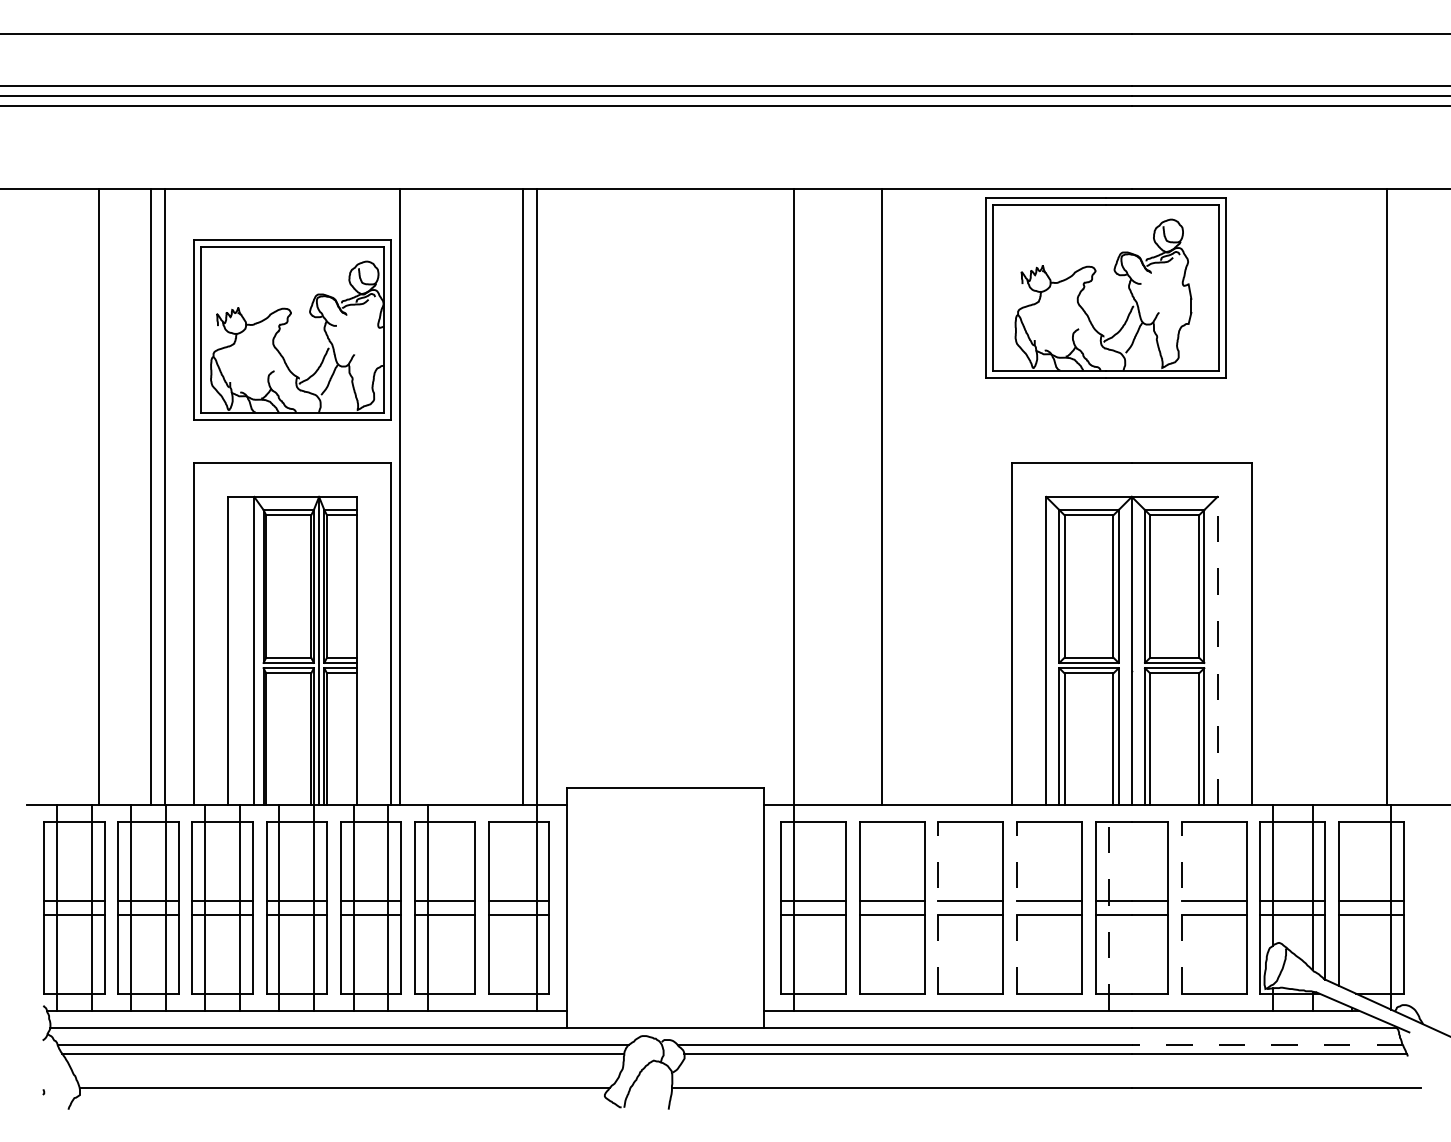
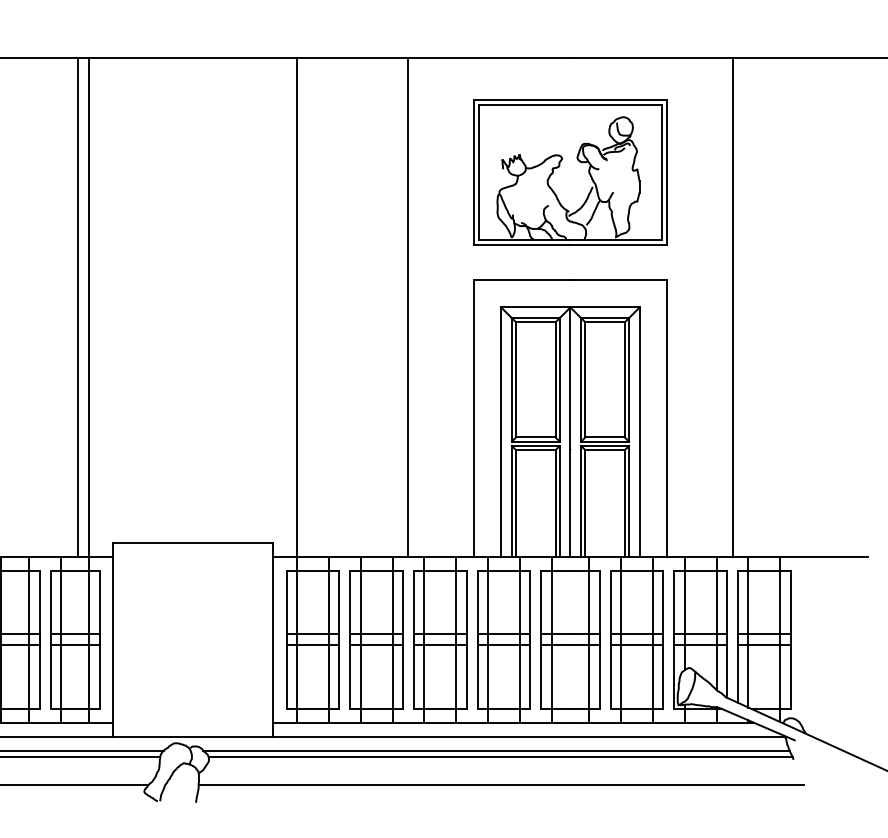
part: (1105, 287) -> (570, 172), moved
line: (881, 496) -> (407, 307), moved
line: (1387, 496) -> (733, 307), moved
line: (1217, 650) -> (639, 431), dashed -> solid
line: (1351, 898) -> (748, 632), added
line: (462, 907) -> (29, 639), added
line: (501, 907) -> (60, 639), added
line: (832, 907) -> (328, 639), added
line: (872, 907) -> (360, 639), added
line: (911, 907) -> (392, 639), added
line: (951, 907) -> (424, 639), added
line: (990, 907) -> (456, 639), added
line: (1029, 907) -> (487, 639), added
line: (1069, 907) -> (520, 639), added
line: (1154, 907) -> (588, 639), added
line: (1194, 907) -> (621, 639), added
line: (1233, 907) -> (652, 639), added
line: (938, 908) -> (414, 640), dashed -> solid
line: (1017, 908) -> (478, 640), dashed -> solid
line: (1108, 908) -> (551, 640), dashed -> solid
line: (1181, 908) -> (610, 640), dashed -> solid
line: (1267, 1045) -> (680, 750), dashed -> solid

